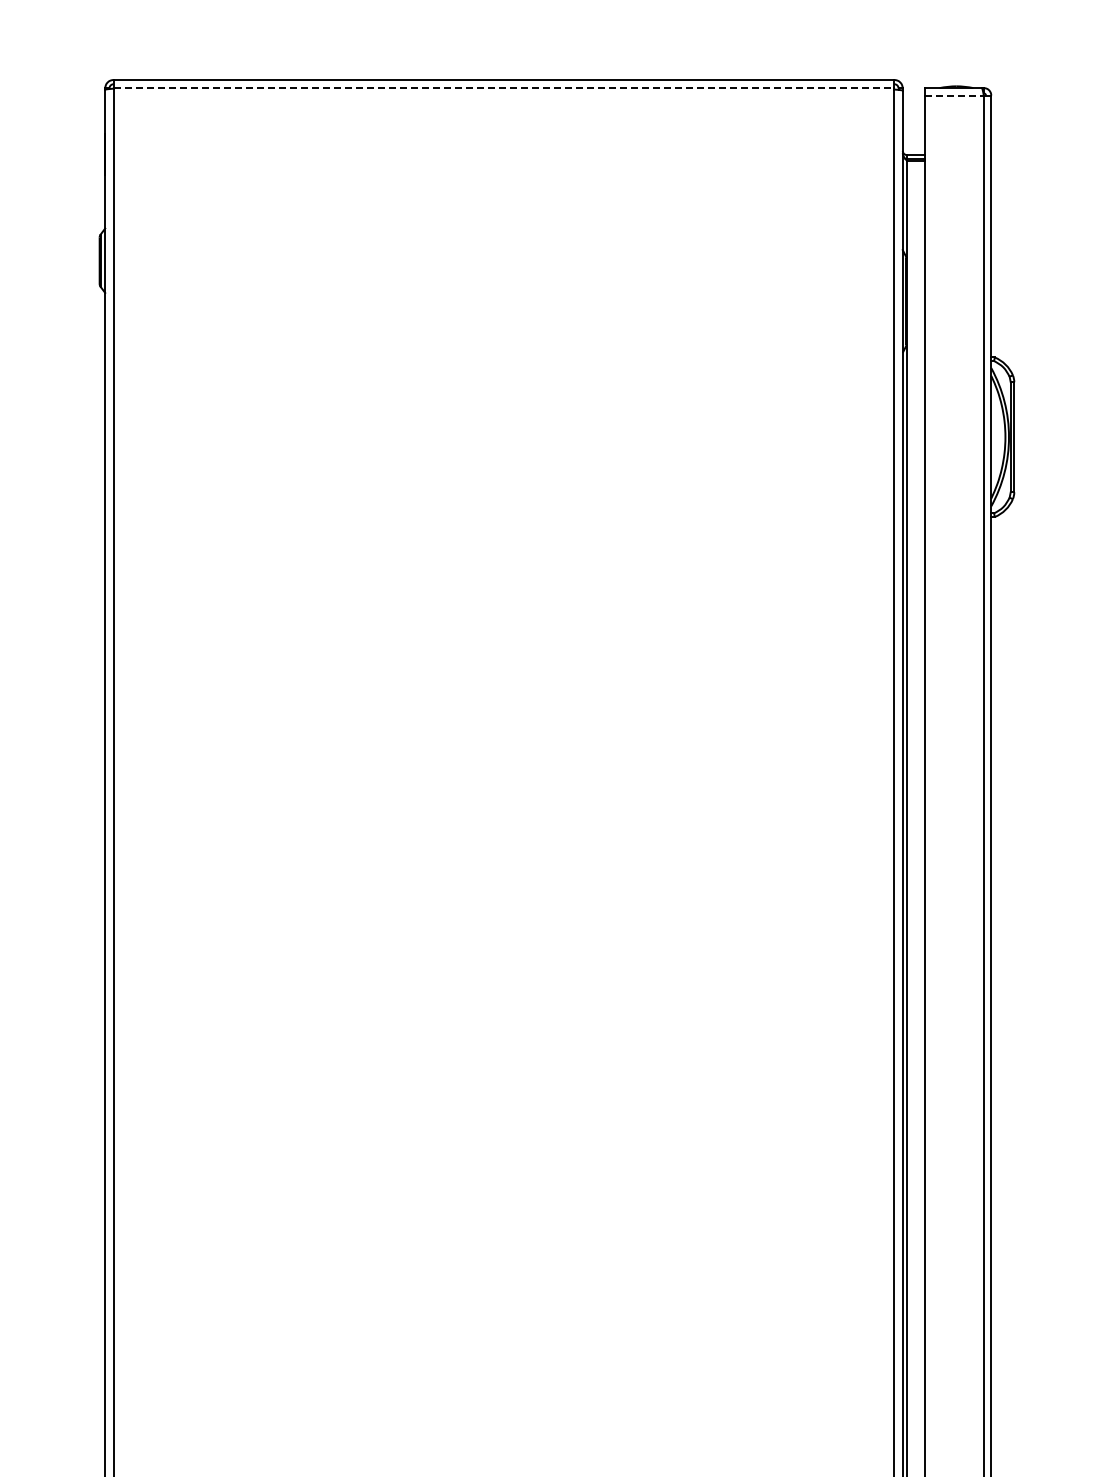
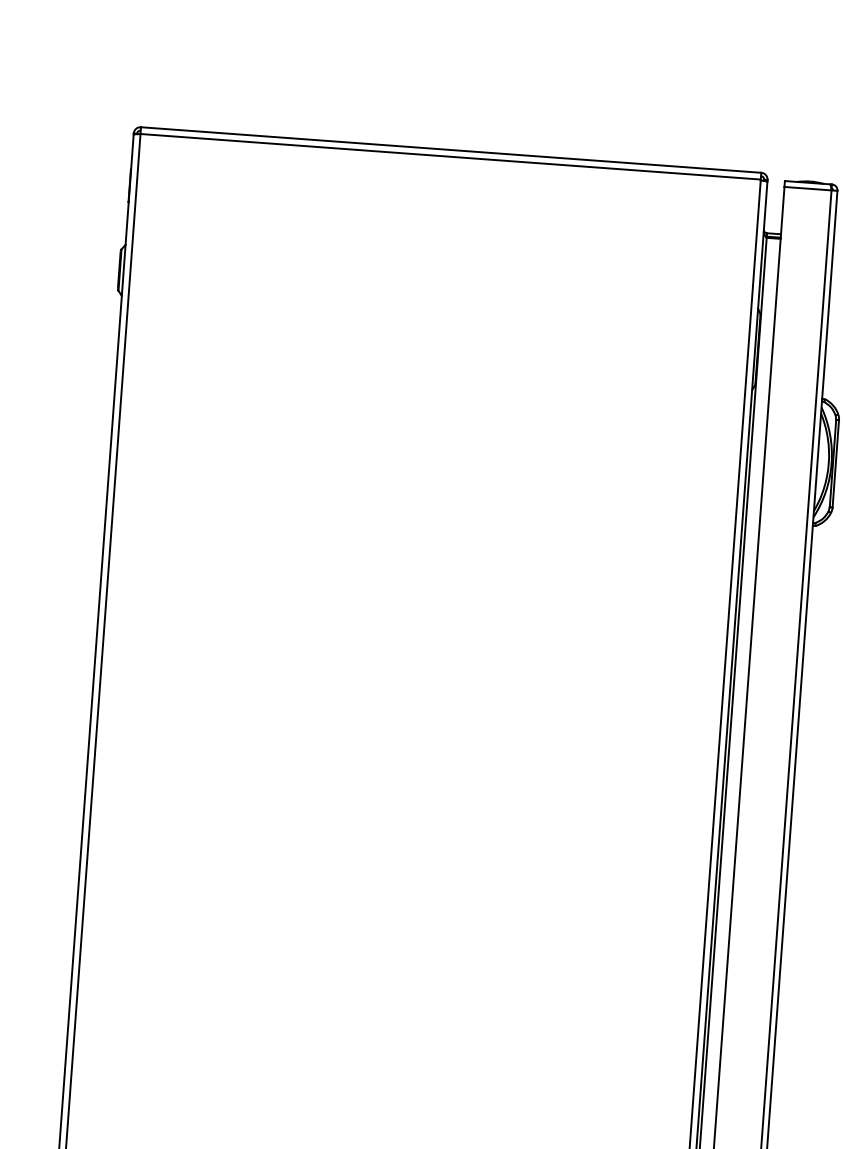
line: (504, 88) -> (451, 156), dashed -> solid
line: (954, 95) -> (808, 188), dashed -> solid

